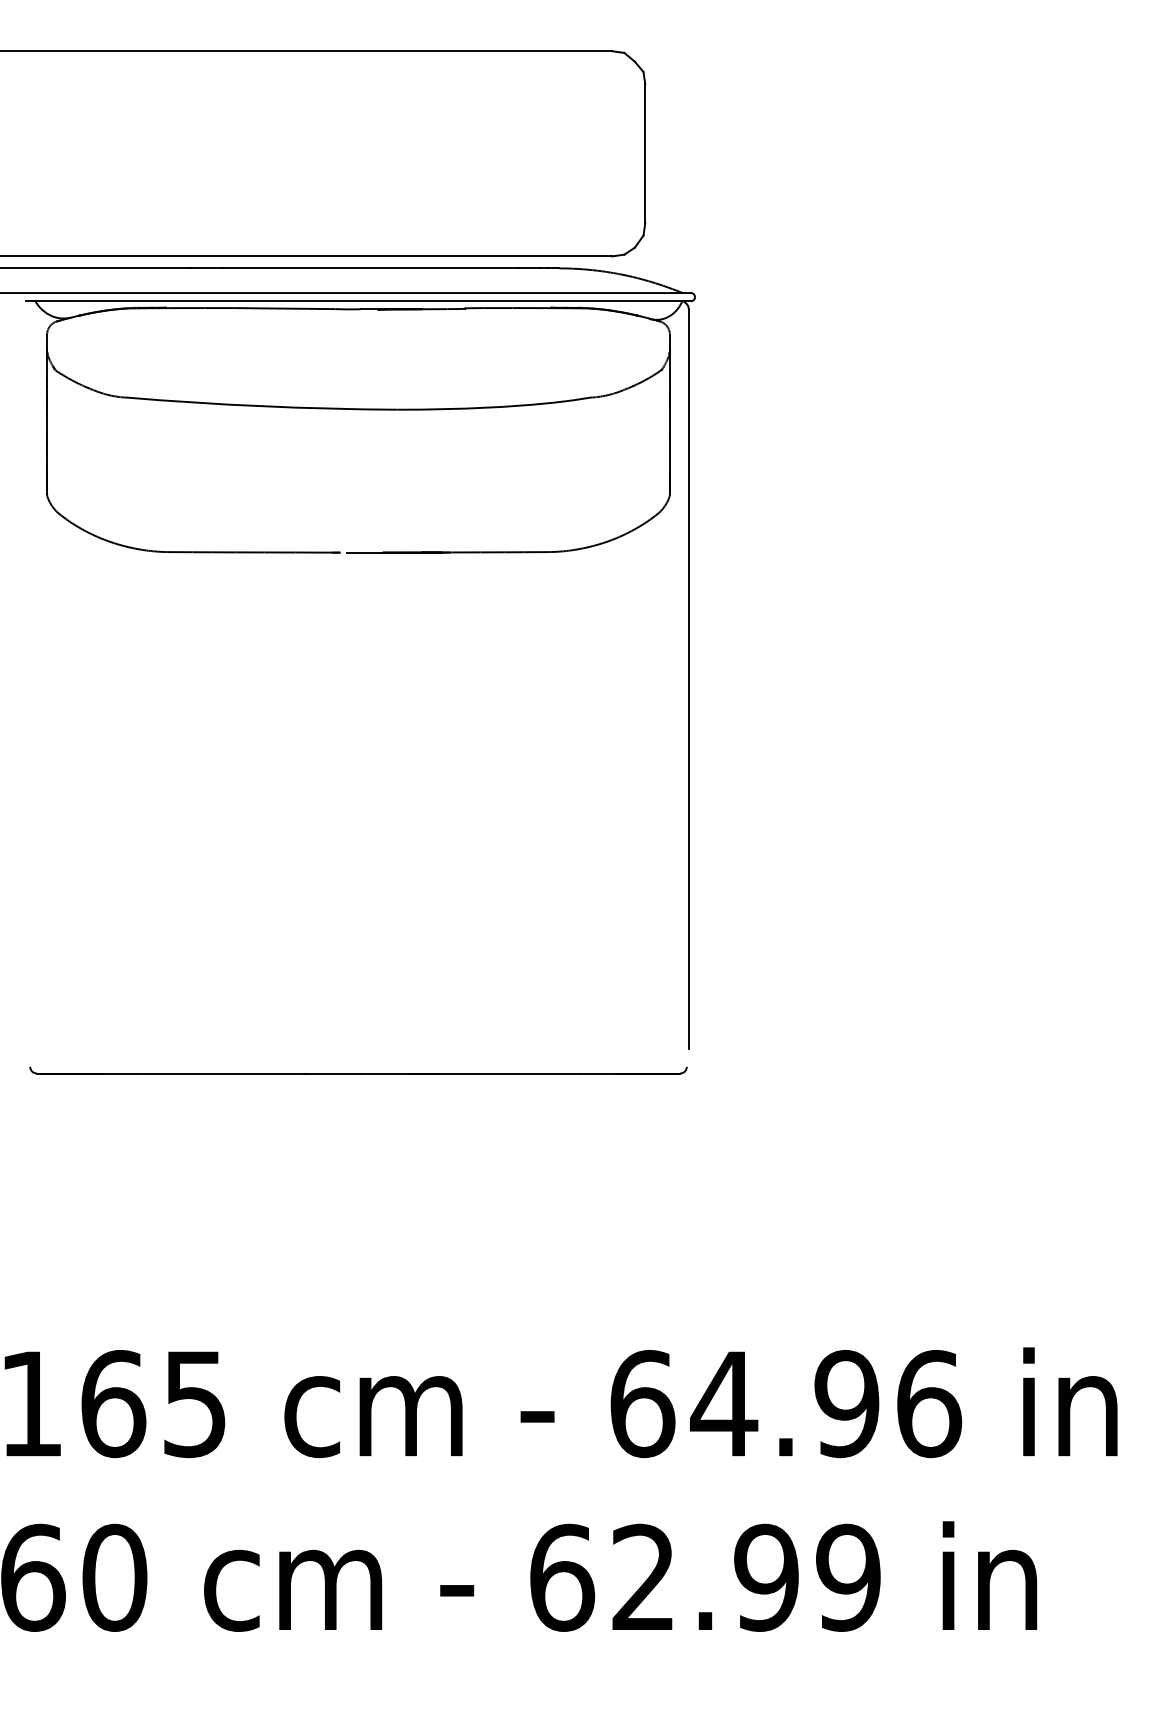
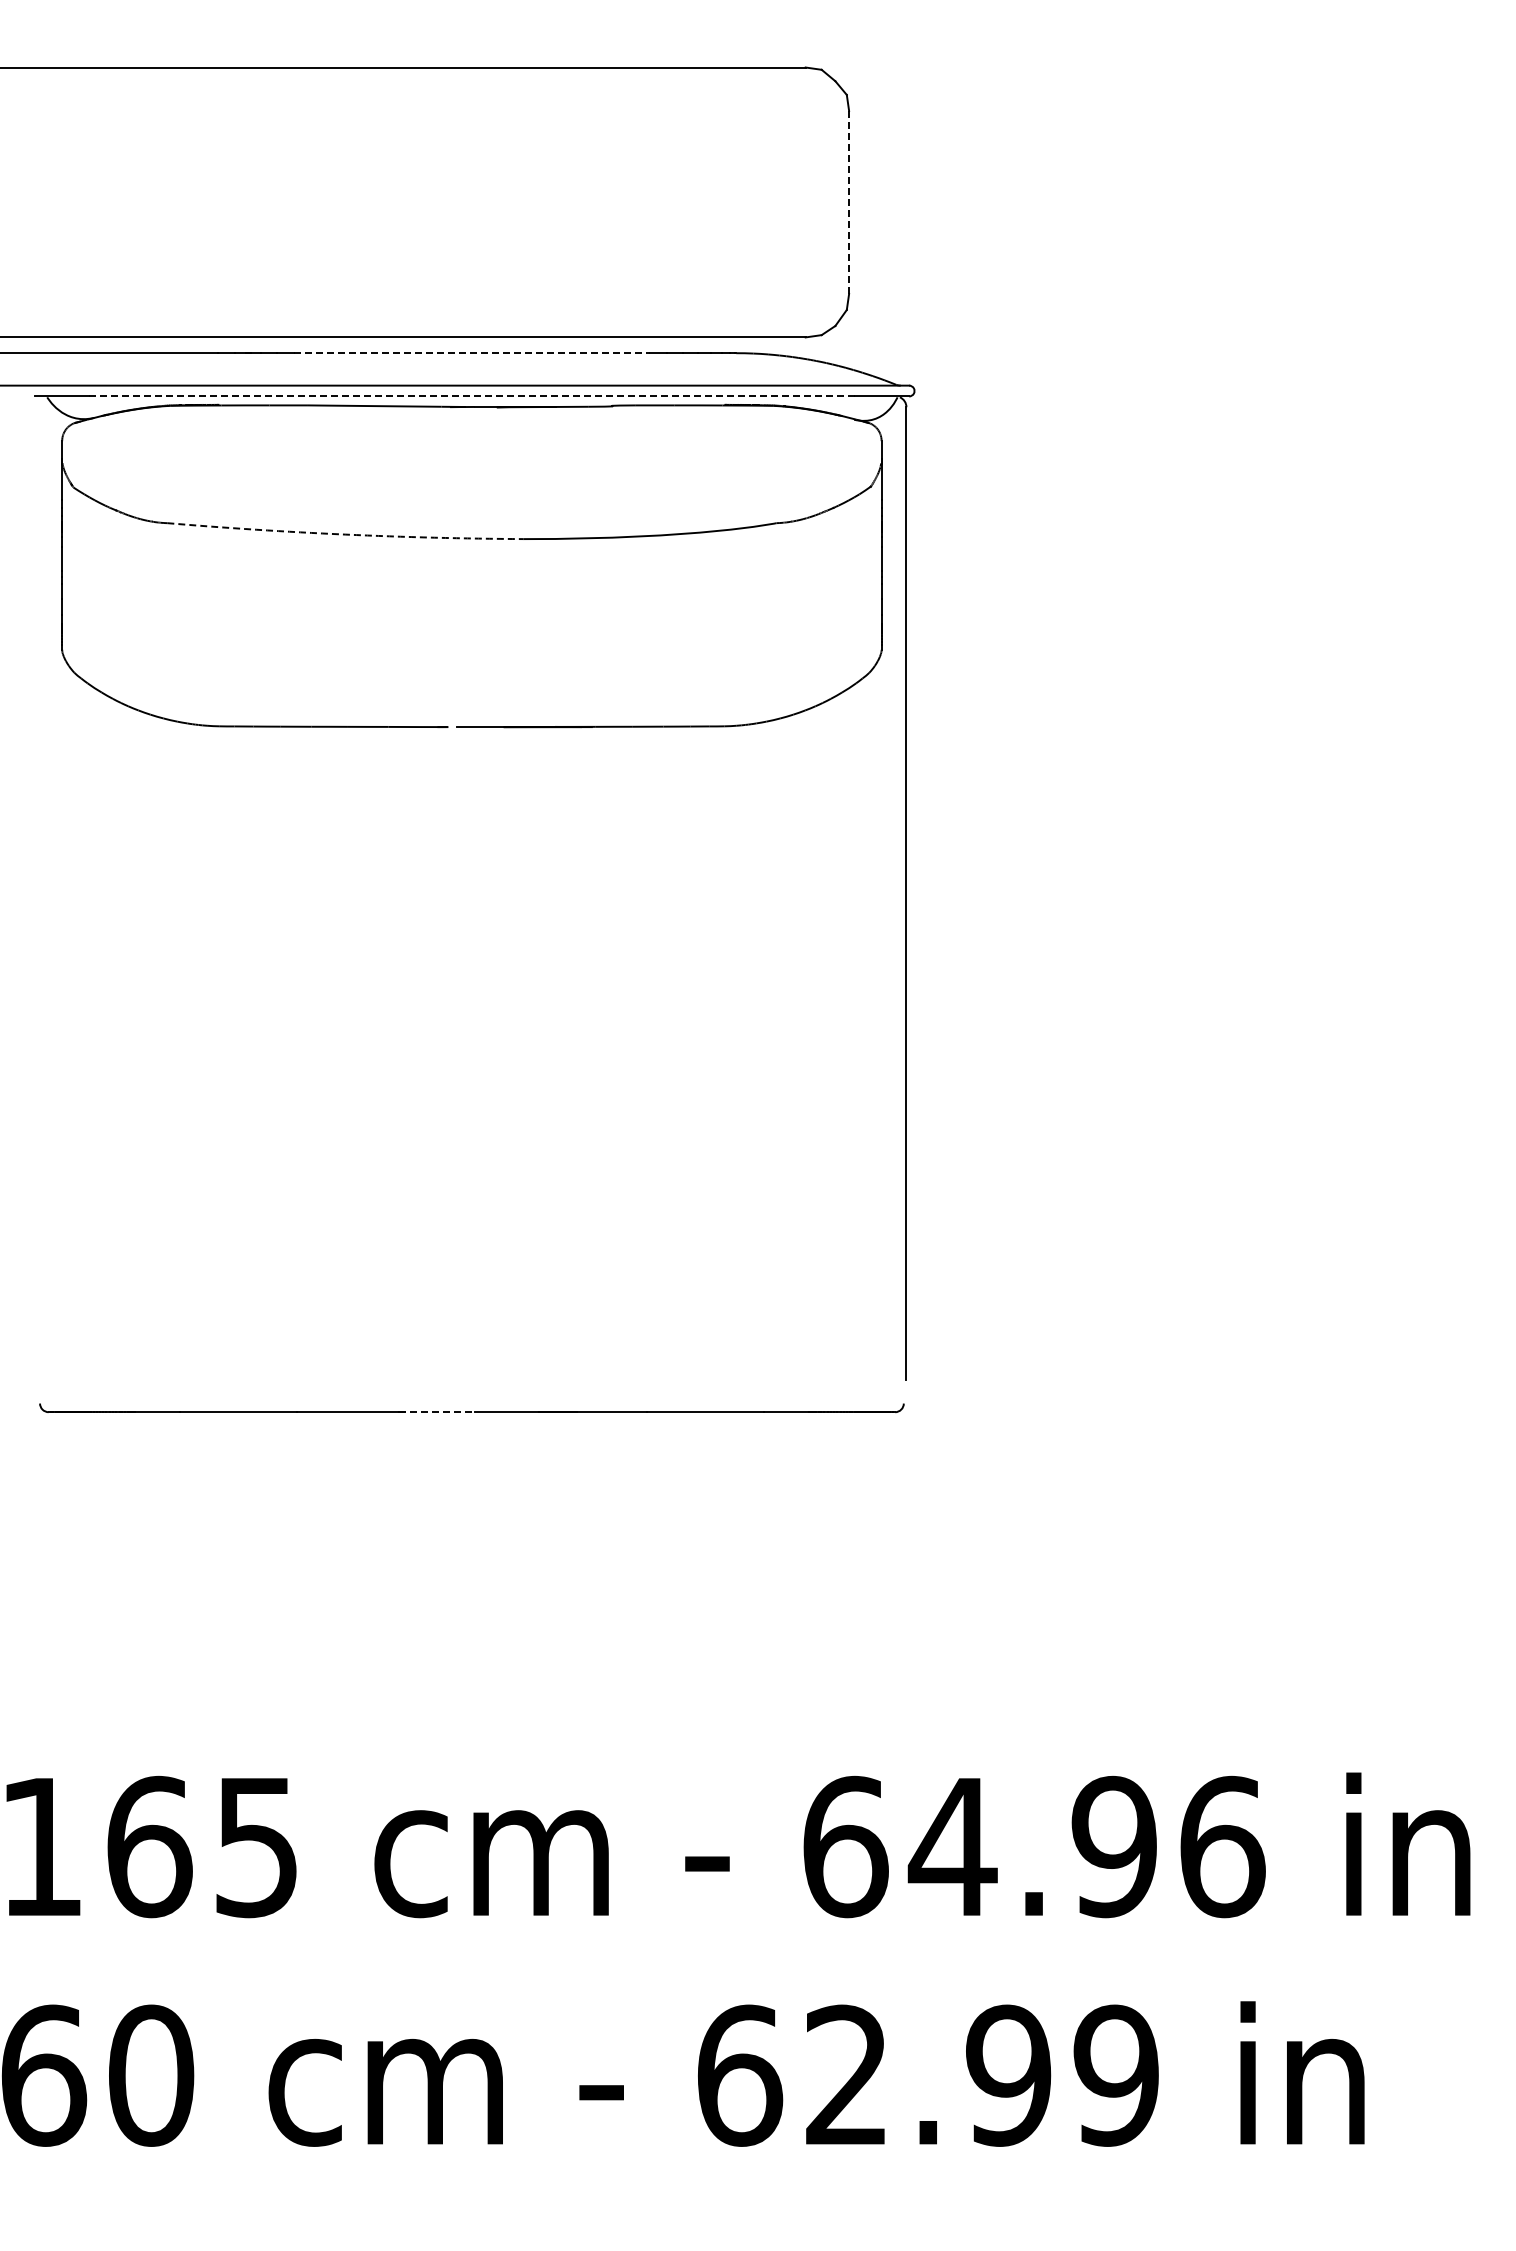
line: (645, 153) -> (849, 201), solid -> dashed
line: (358, 268) -> (471, 353), solid -> dashed
line: (358, 301) -> (471, 396), solid -> dashed
arc: (262, 406) -> (345, 534), solid -> dashed
line: (332, 1073) -> (437, 1412), solid -> dashed

